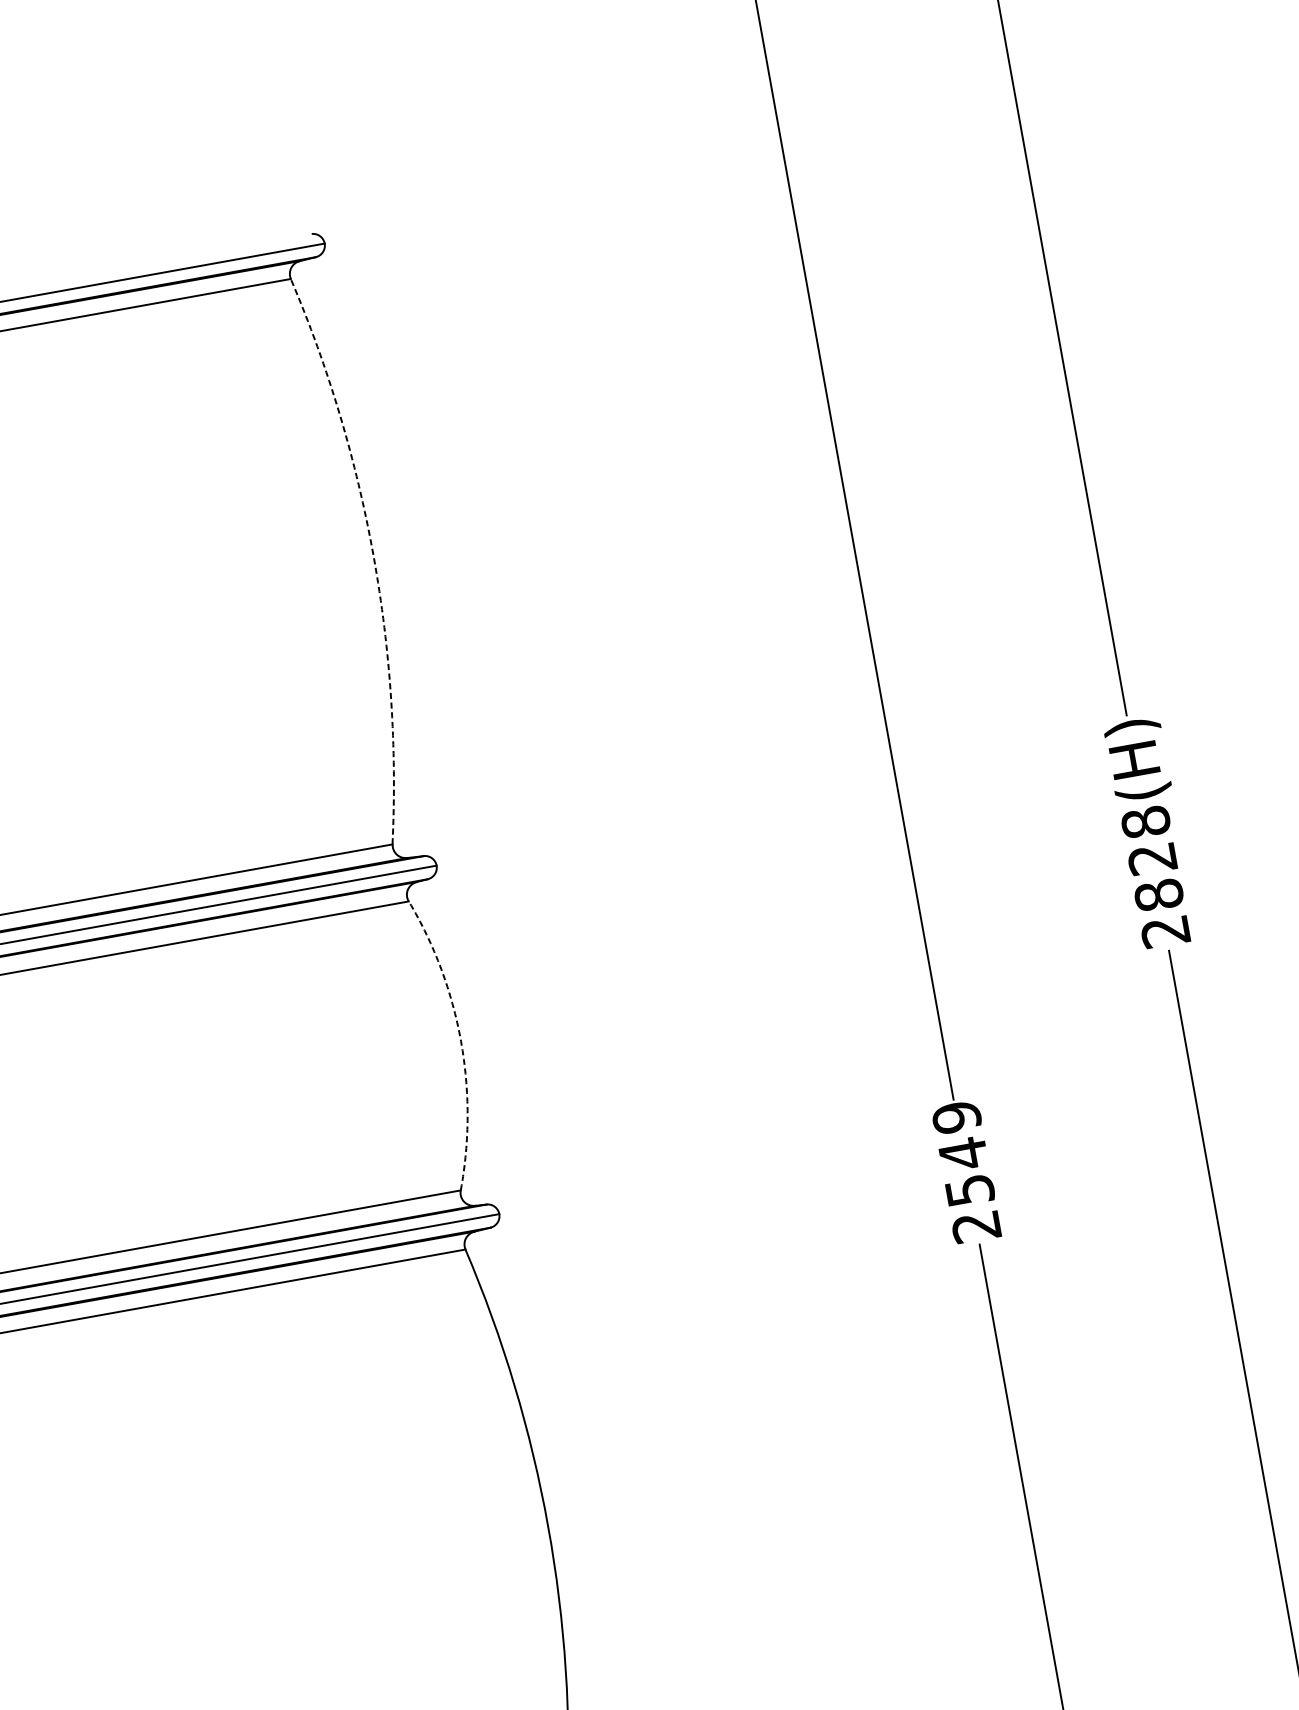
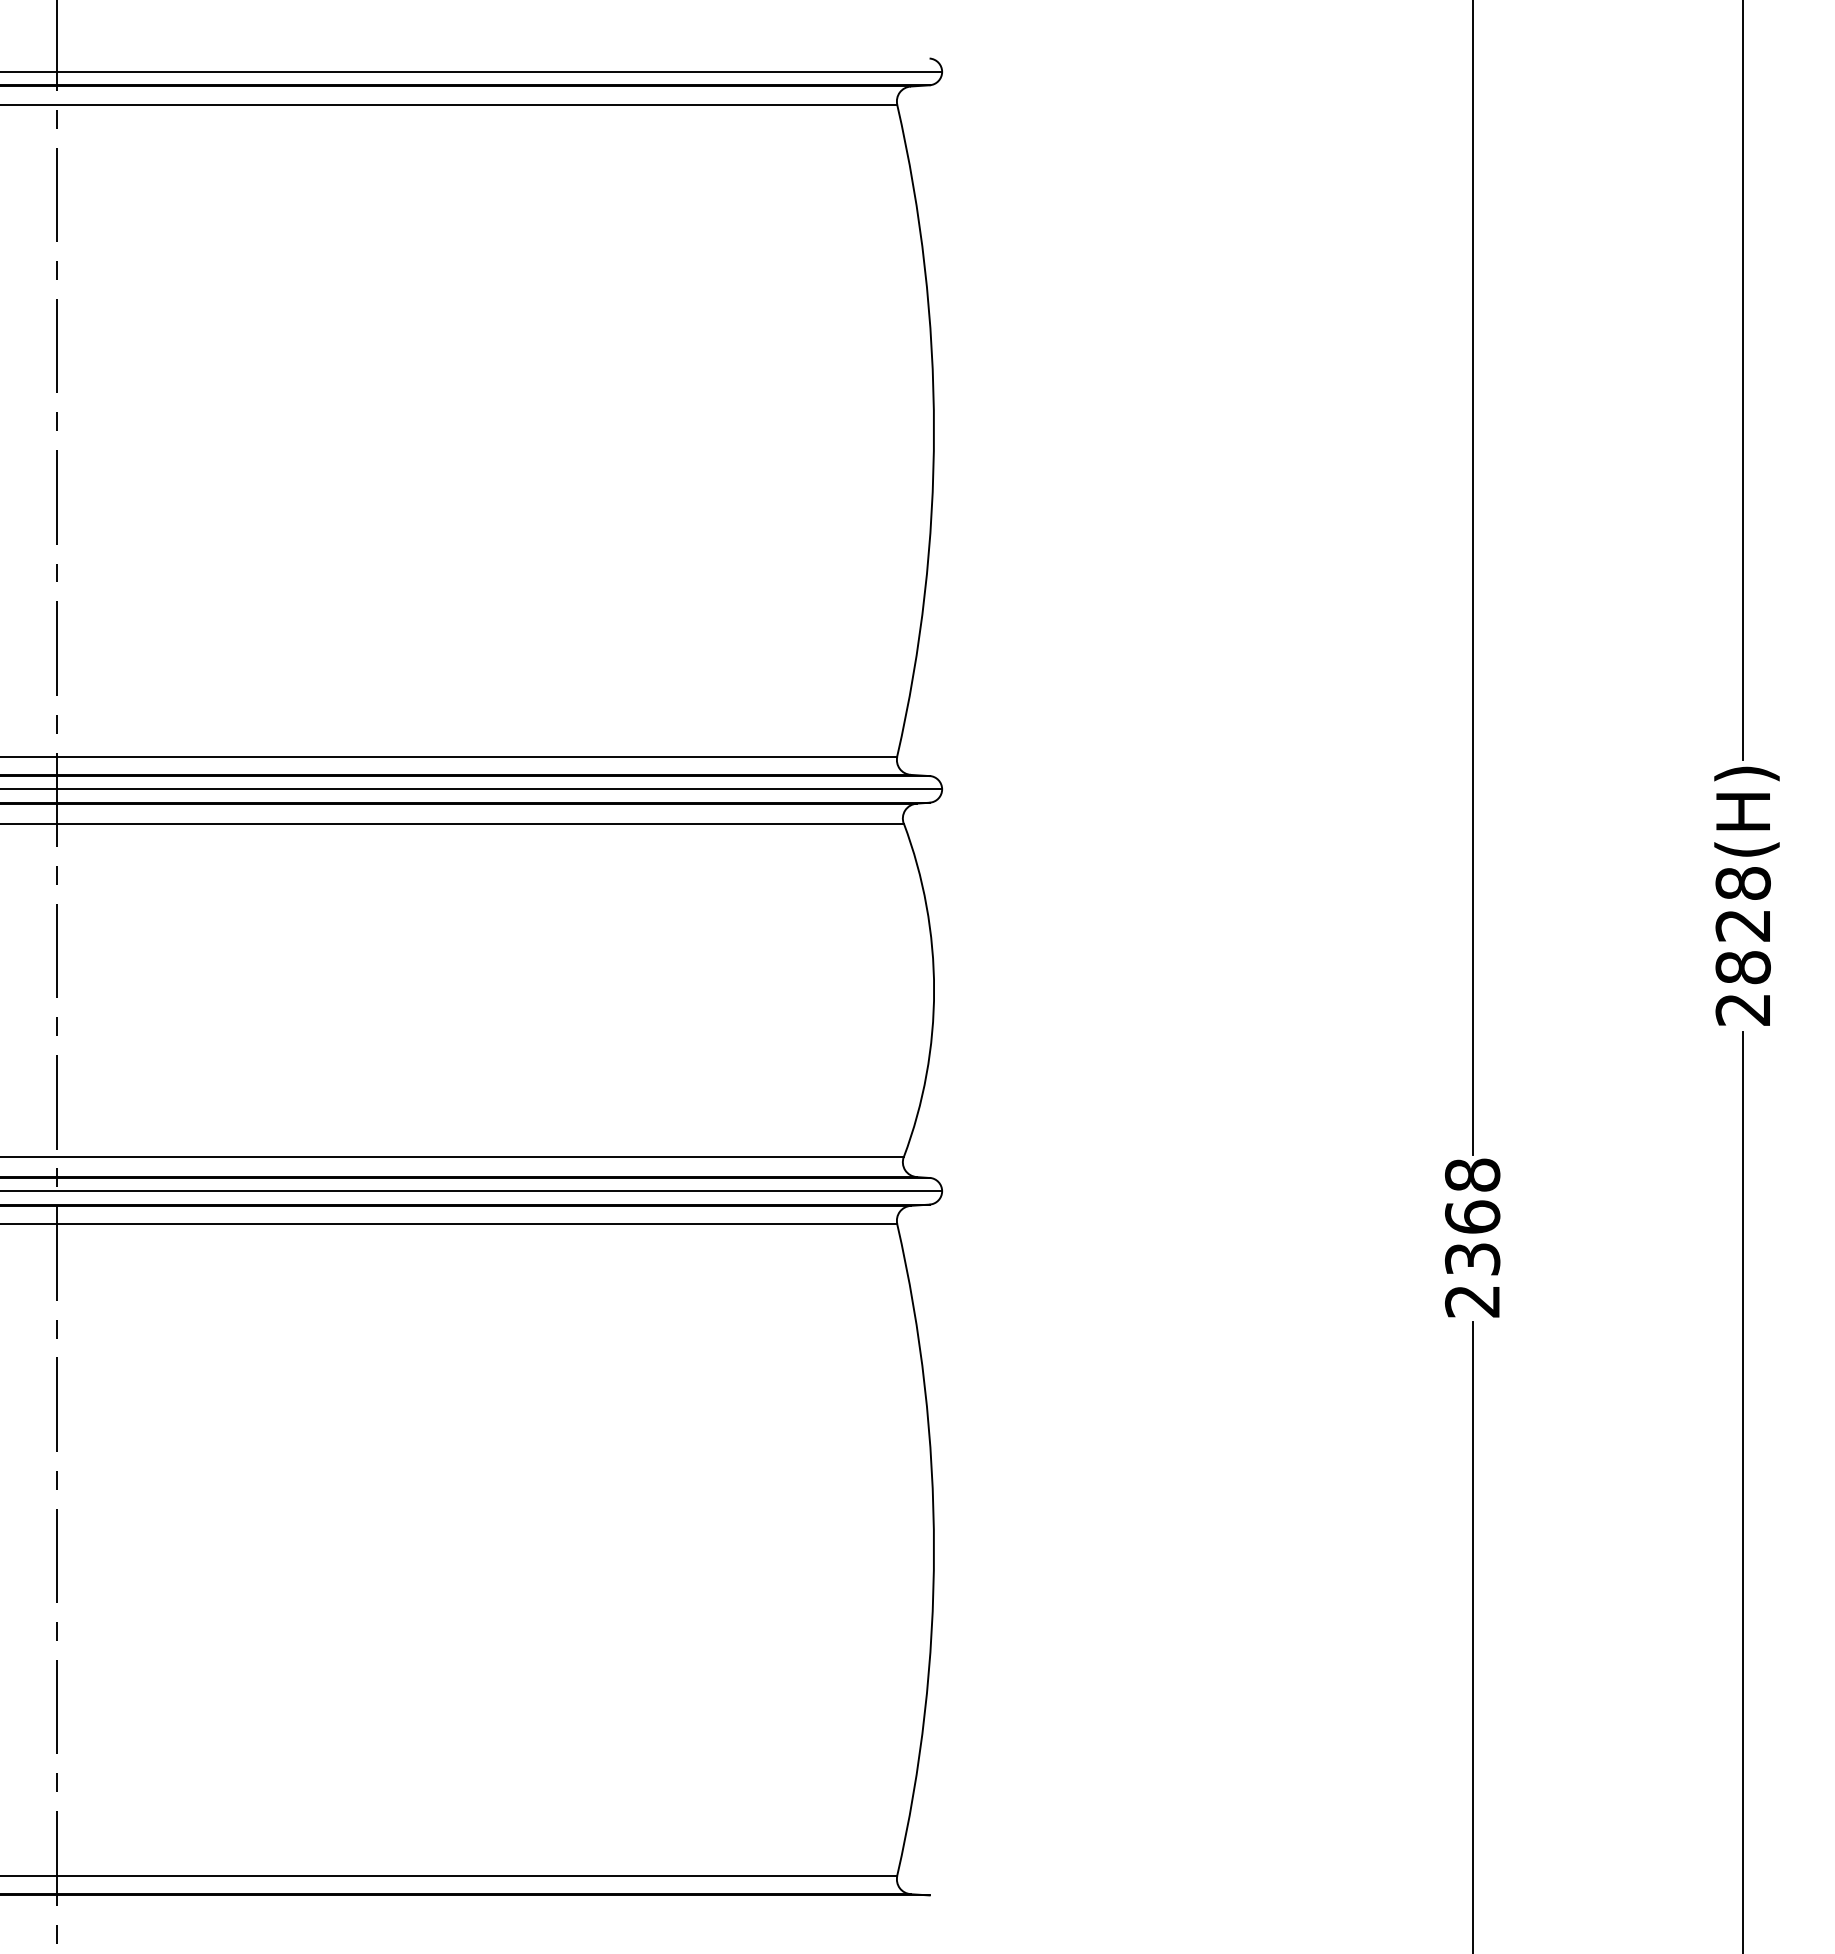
arc: (373, 555) -> (933, 430), dashed -> solid
arc: (461, 1041) -> (934, 990), dashed -> solid
text: (963, 1153) -> (1472, 1216), 2549 -> 2368

